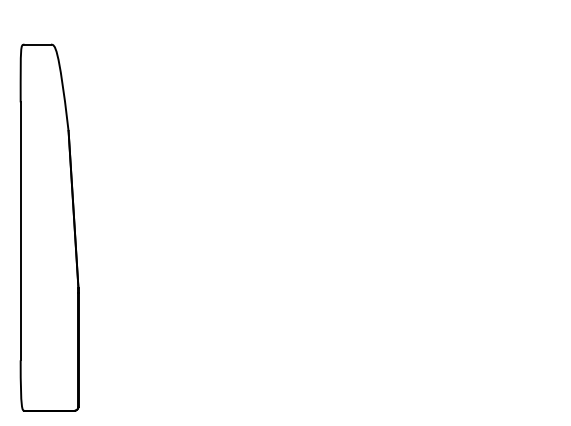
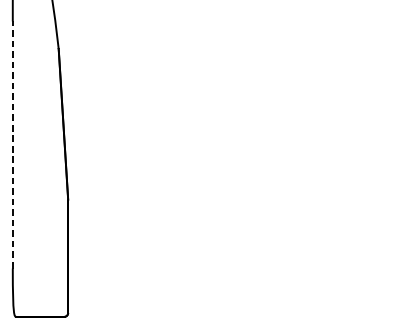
line: (20, 231) -> (12, 145), solid -> dashed

